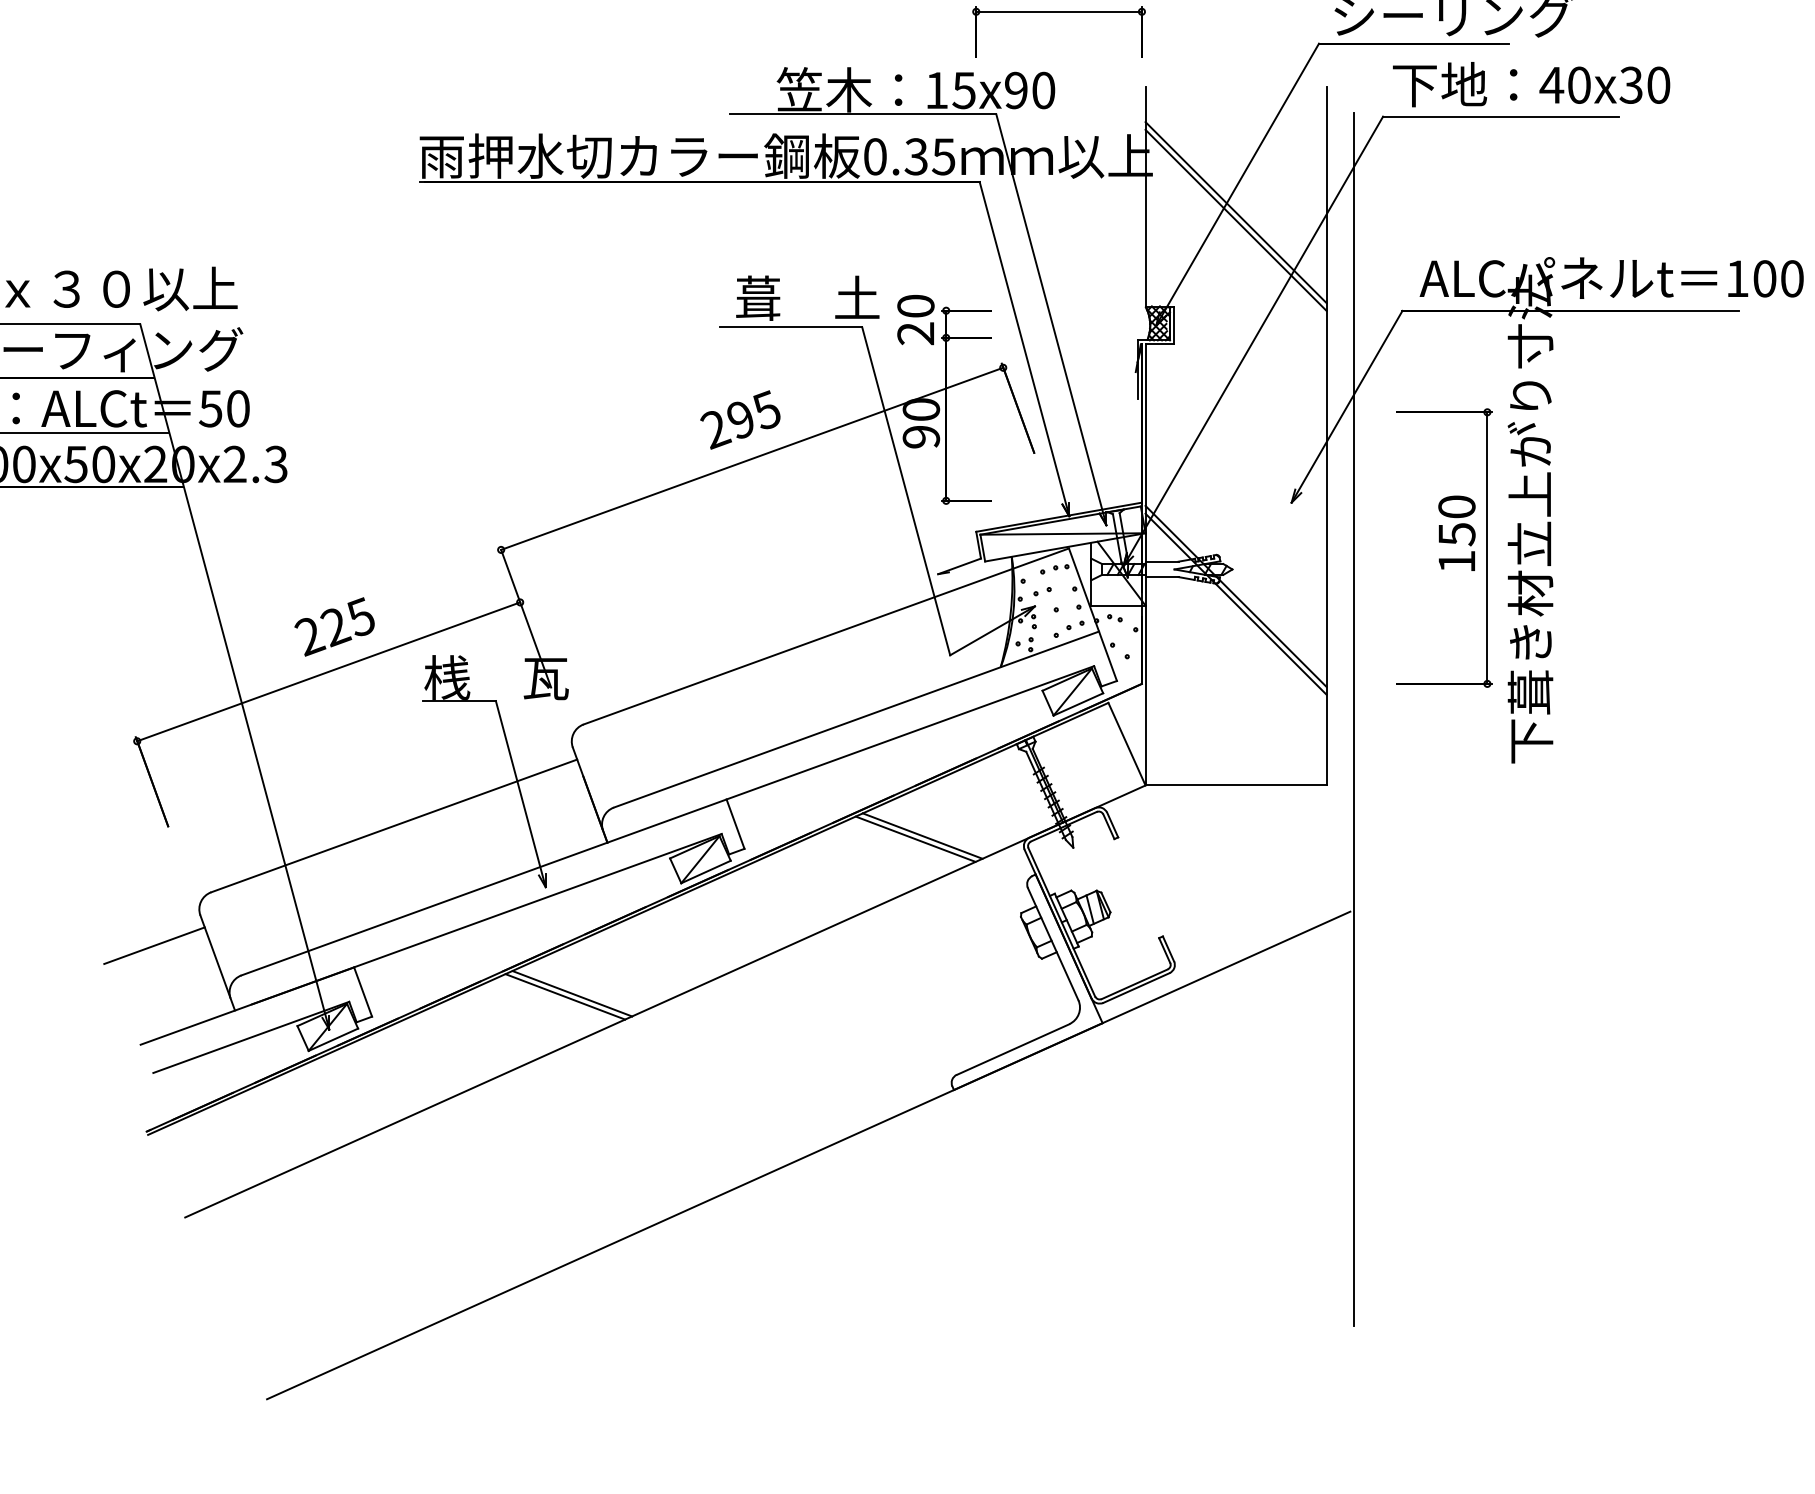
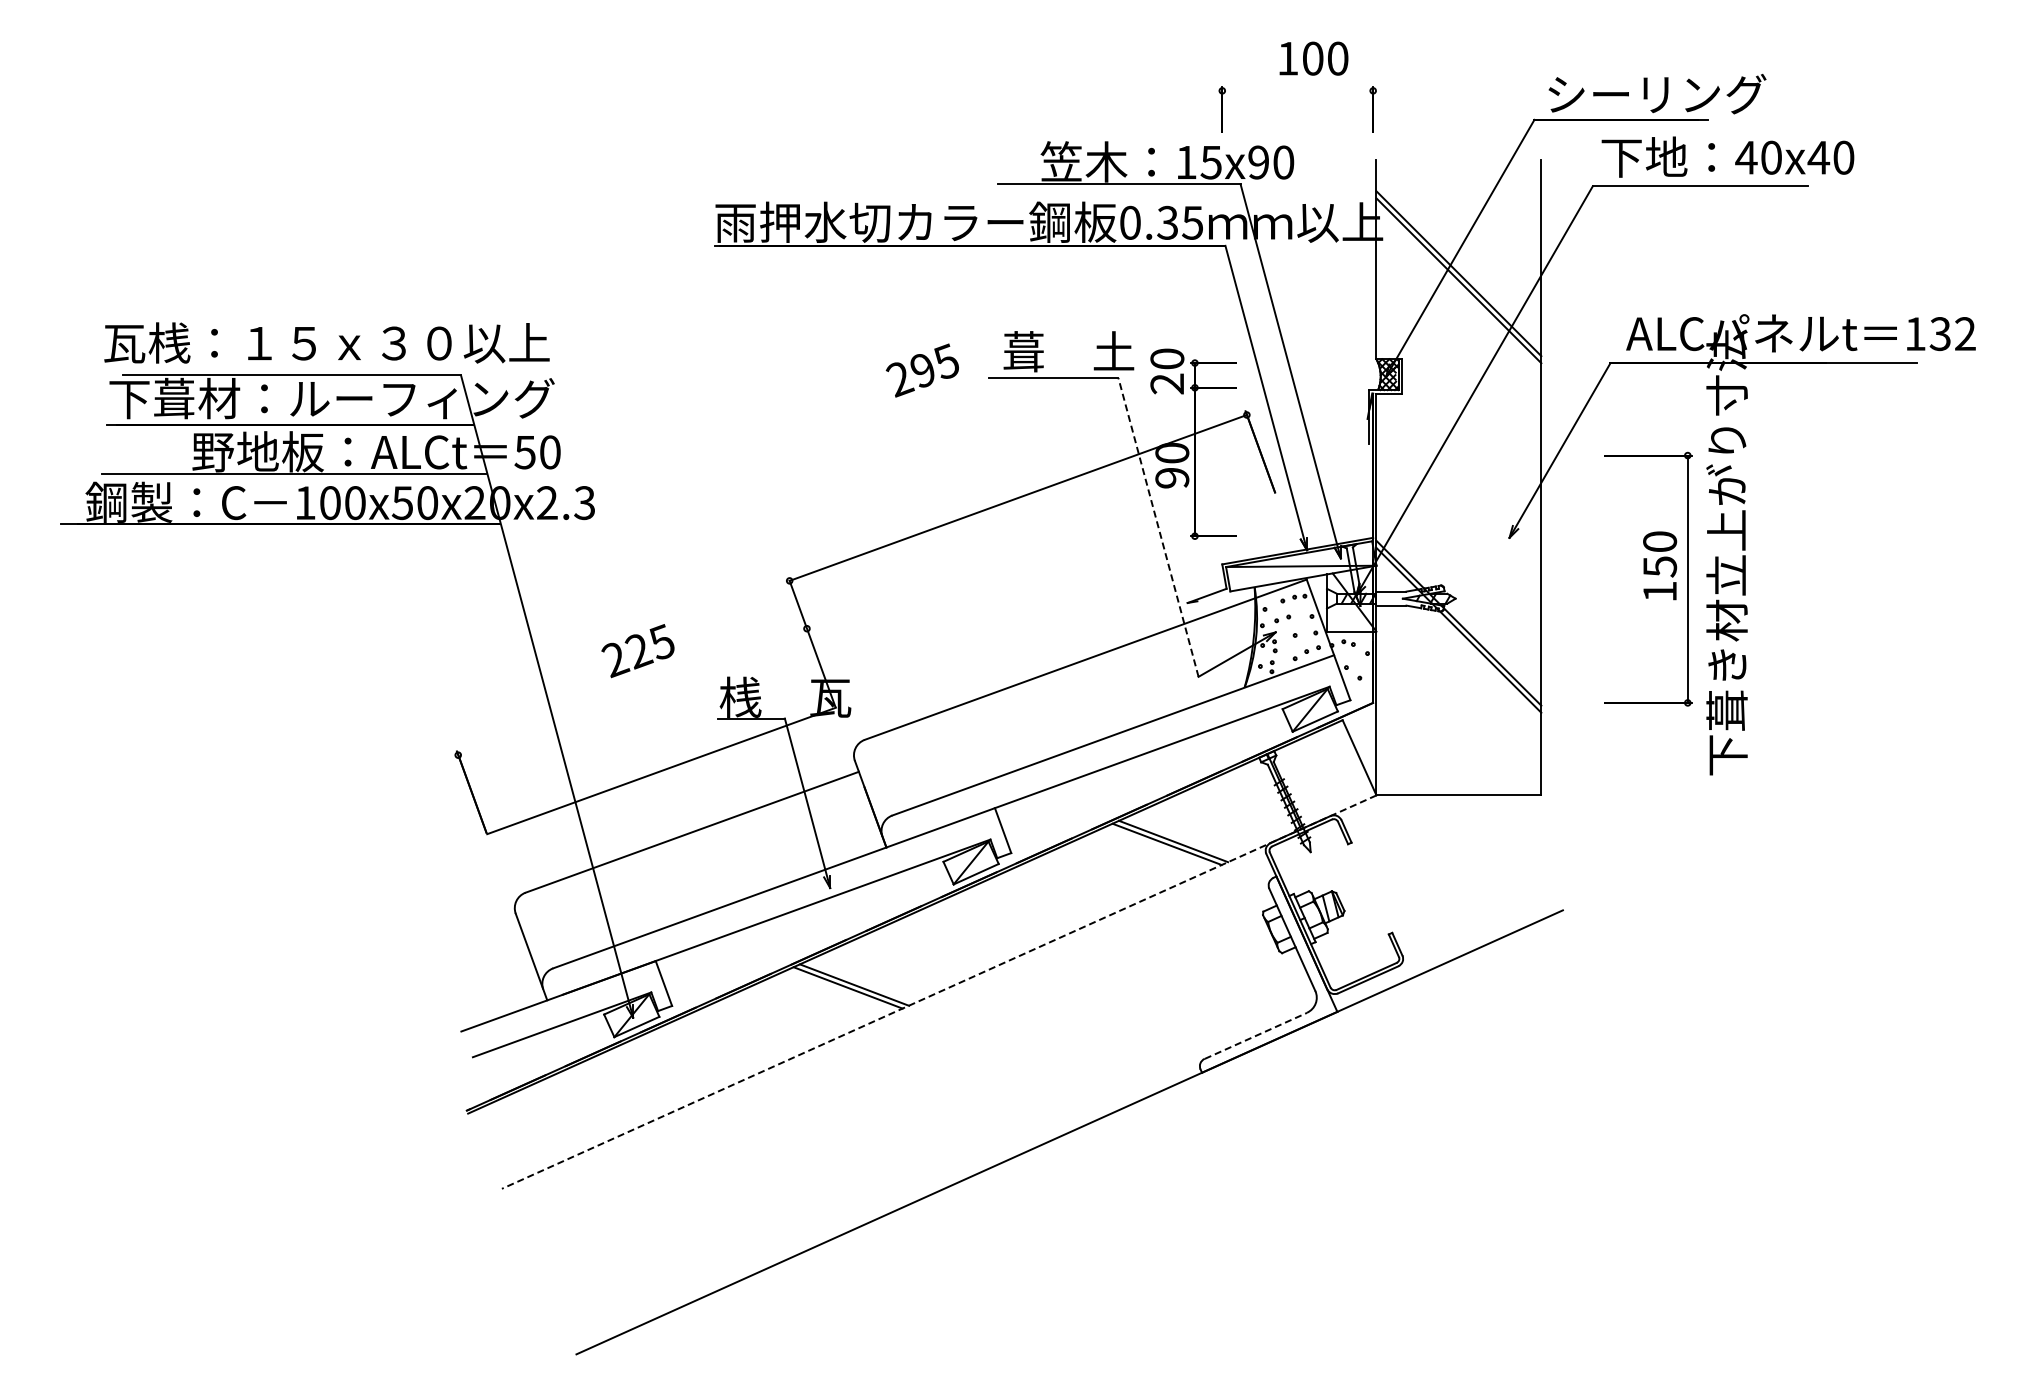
line: (1058, 11) -> (1297, 90), removed
text: (1630, 84) -> (1818, 157), 40x30 -> 40x40
text: (1778, 279) -> (1952, 334), 100 -> 132
text: (739, 419) -> (921, 370), moved
line: (906, 491) -> (1158, 527), solid -> dashed
line: (328, 671) -> (661, 770), moved
line: (1354, 719) -> (1566, 735), removed
line: (153, 944) -> (473, 940), removed
line: (664, 1001) -> (938, 992), solid -> dashed
line: (1013, 1049) -> (1256, 1035), solid -> dashed

